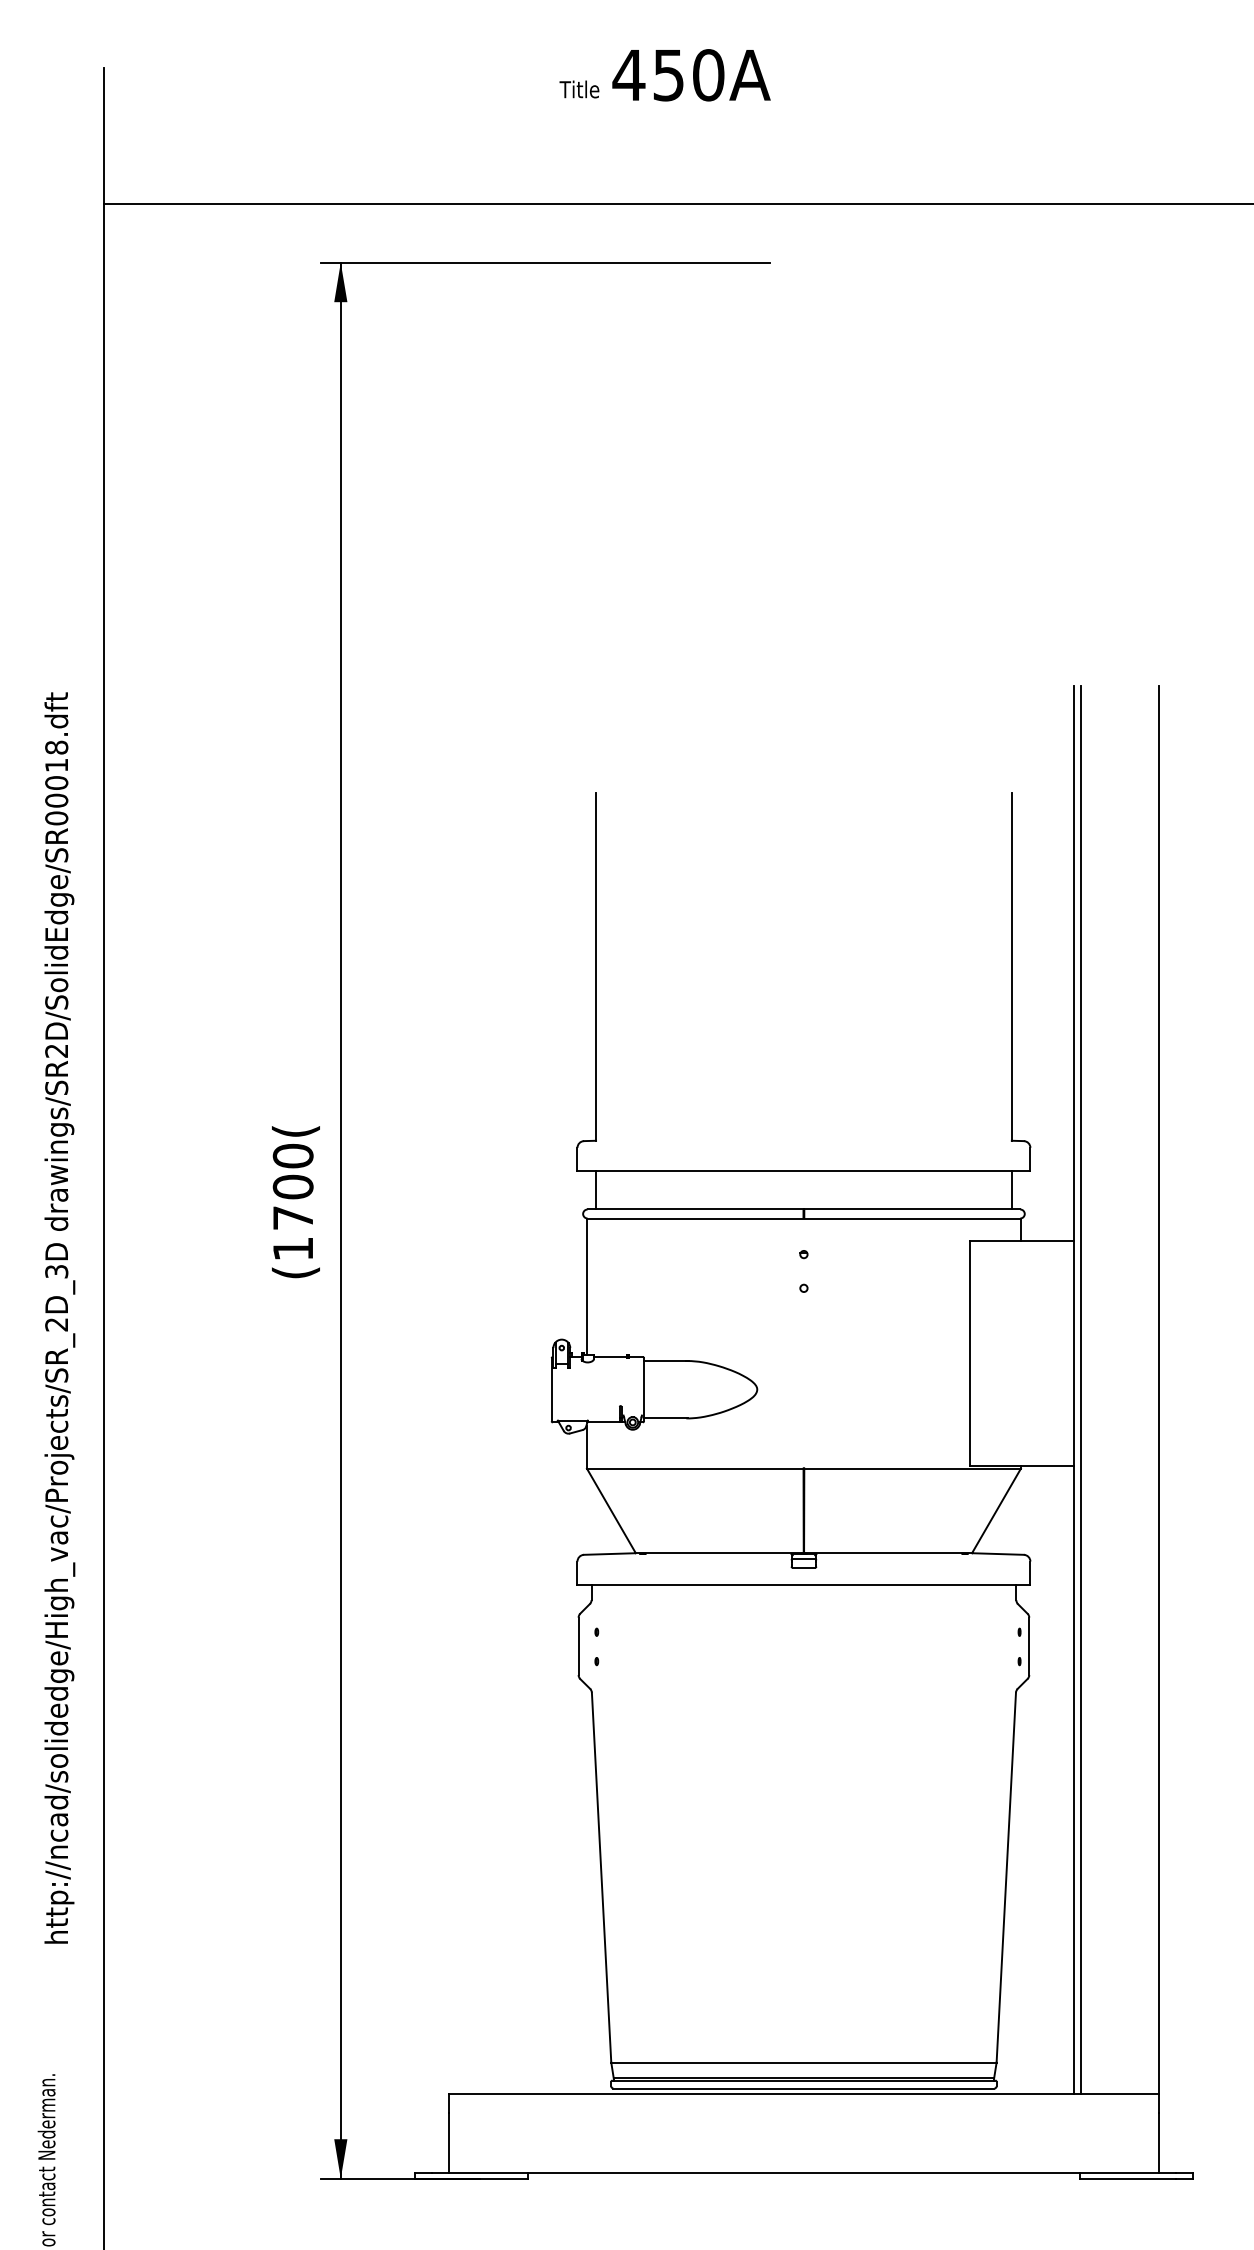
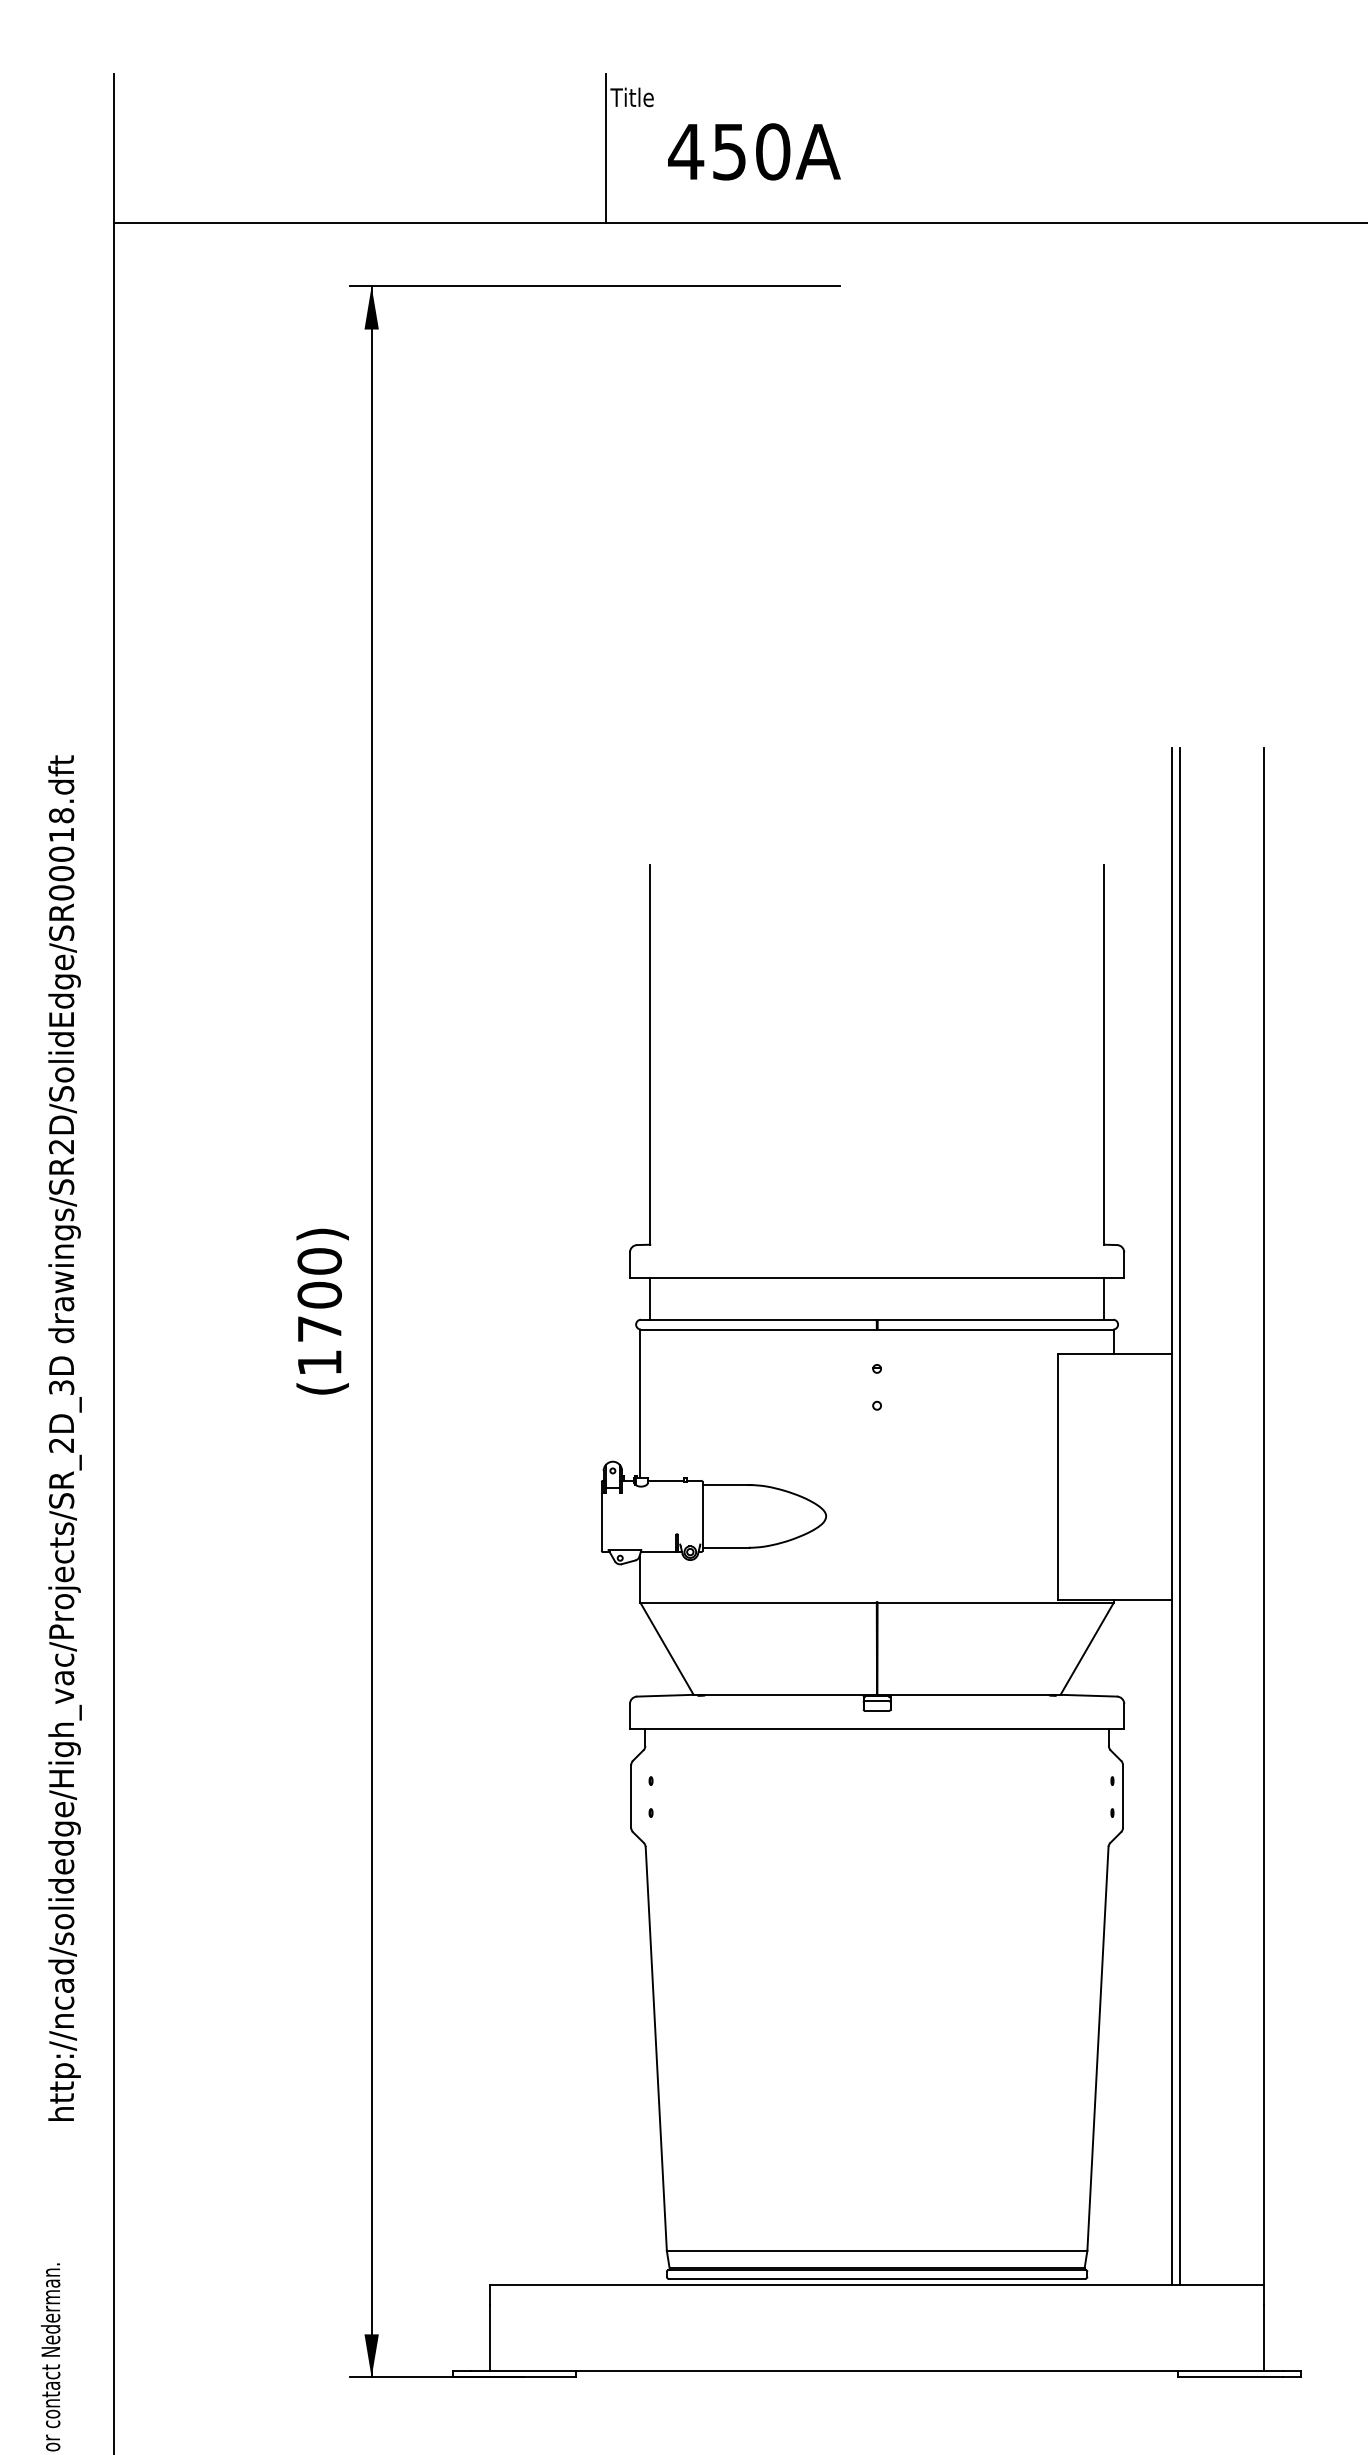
text: (691, 74) -> (754, 151), moved
line: (555, 135) -> (605, 147), added
text: (295, 1131) -> (322, 1234), ( -> )

